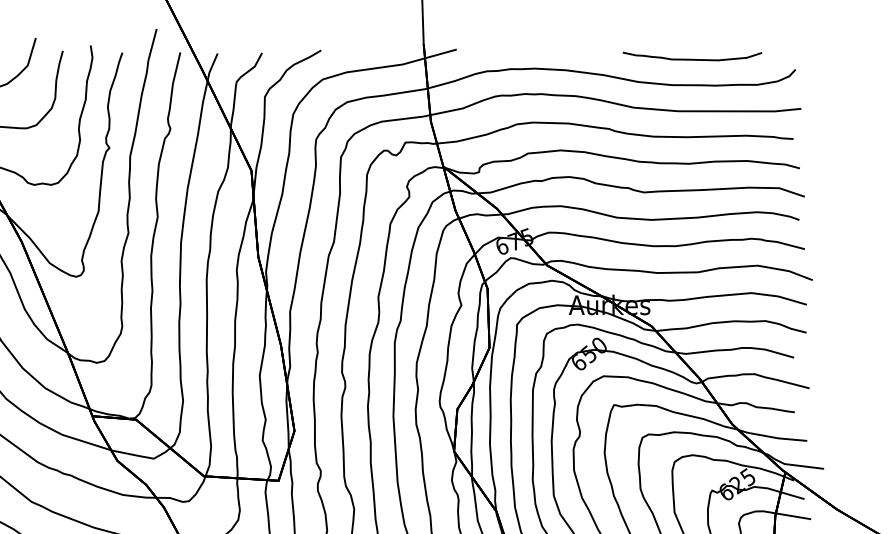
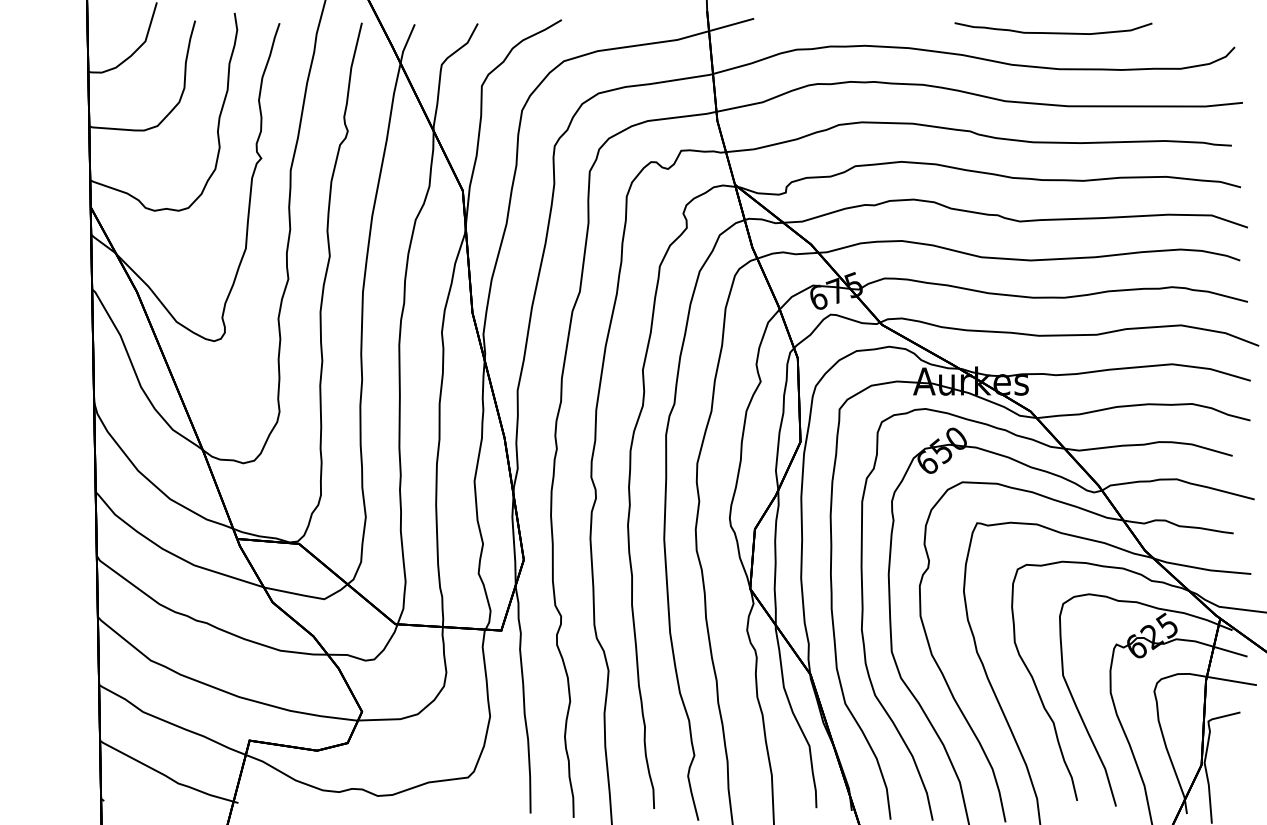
curve: (692, 59) -> (1053, 32), moved

